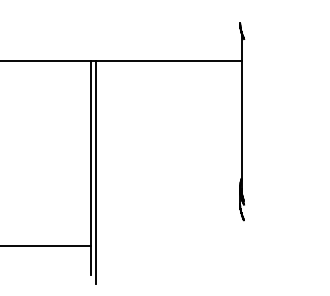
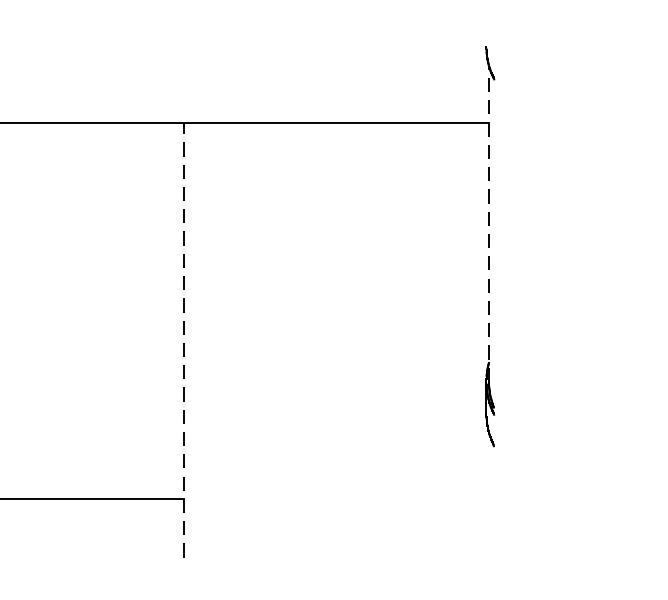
line: (241, 109) -> (488, 222), solid -> dashed
line: (90, 167) -> (183, 339), solid -> dashed
line: (96, 171) -> (195, 347), removed

